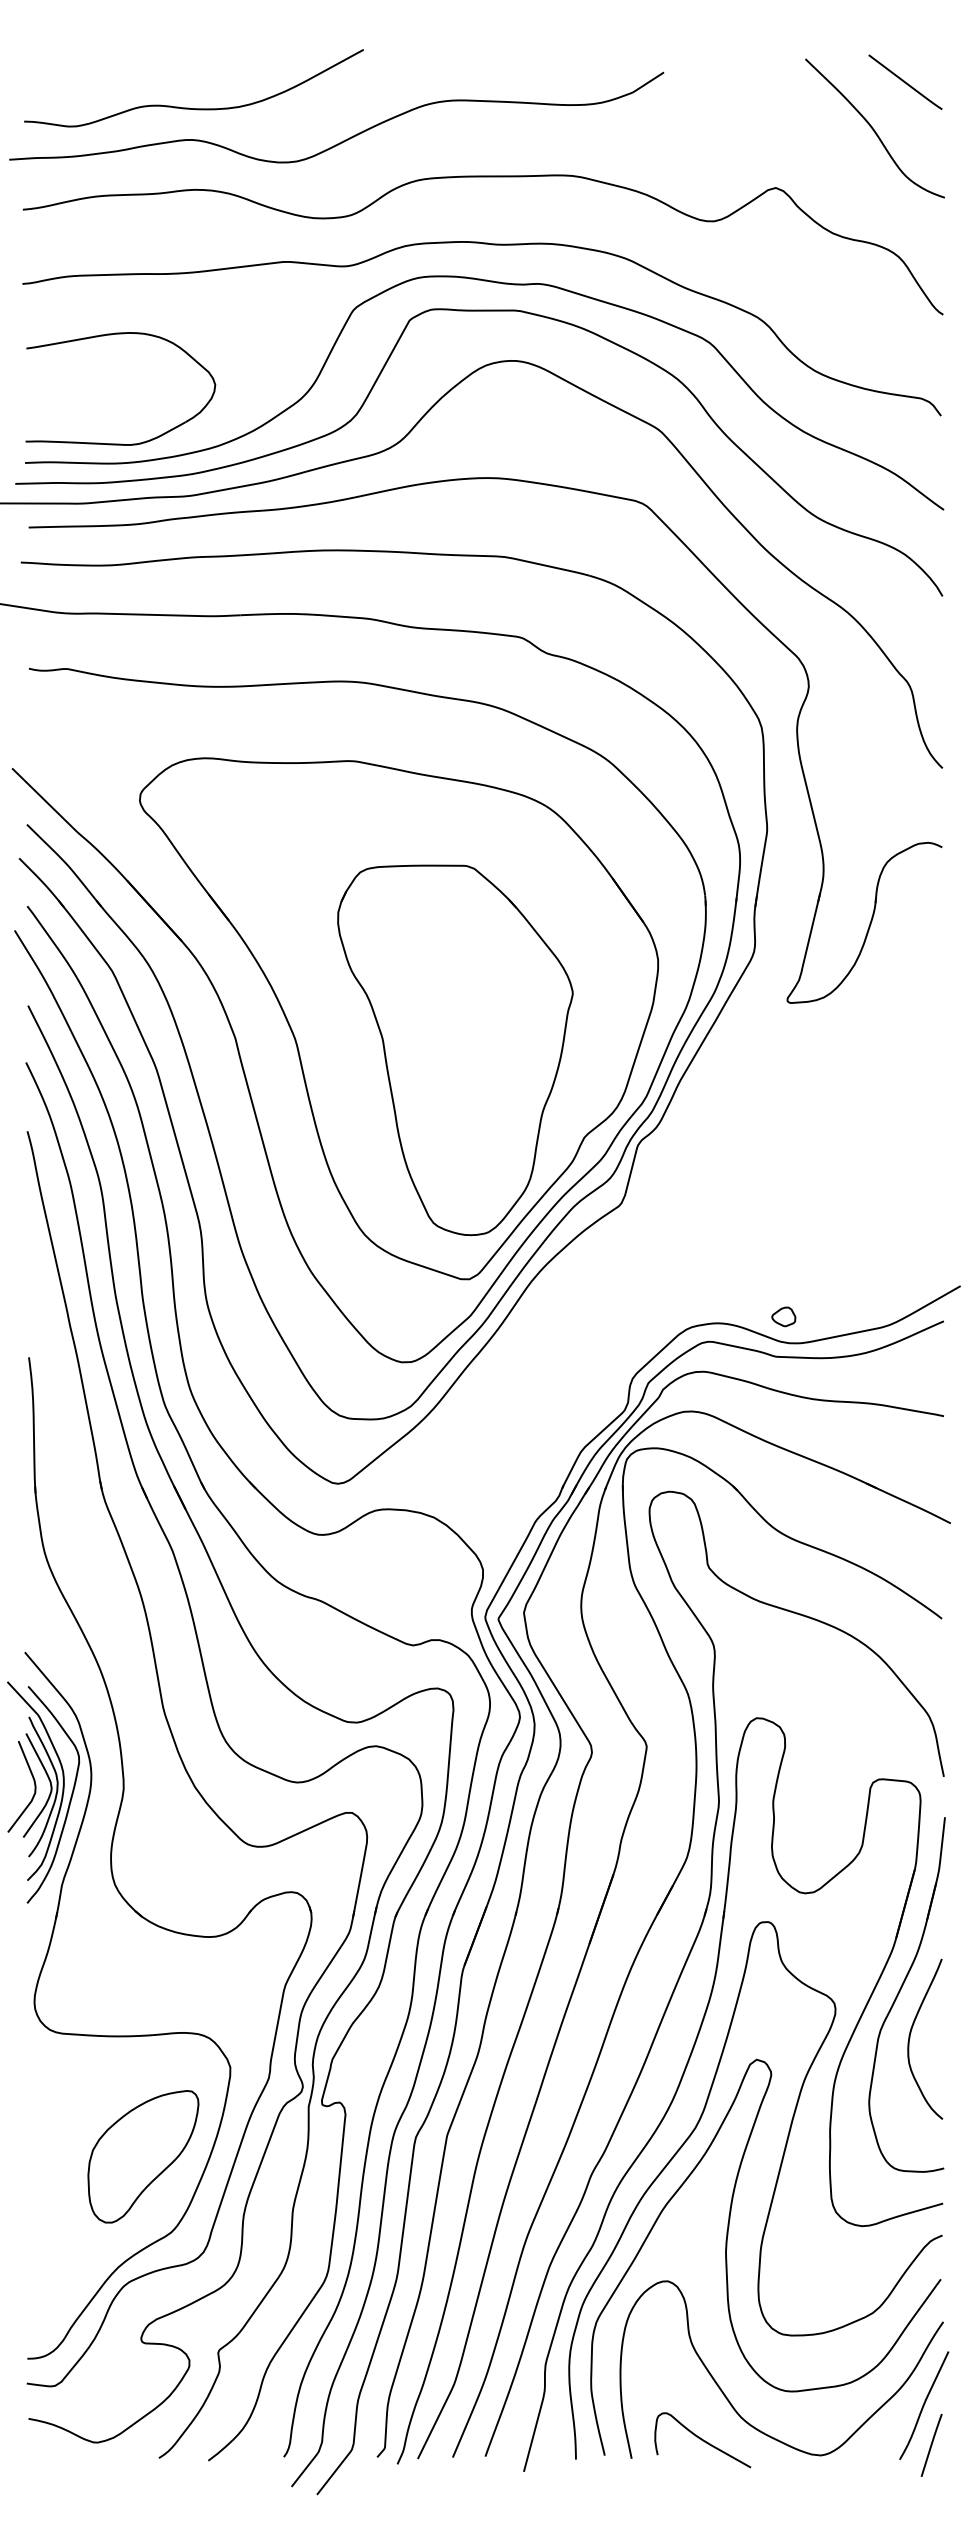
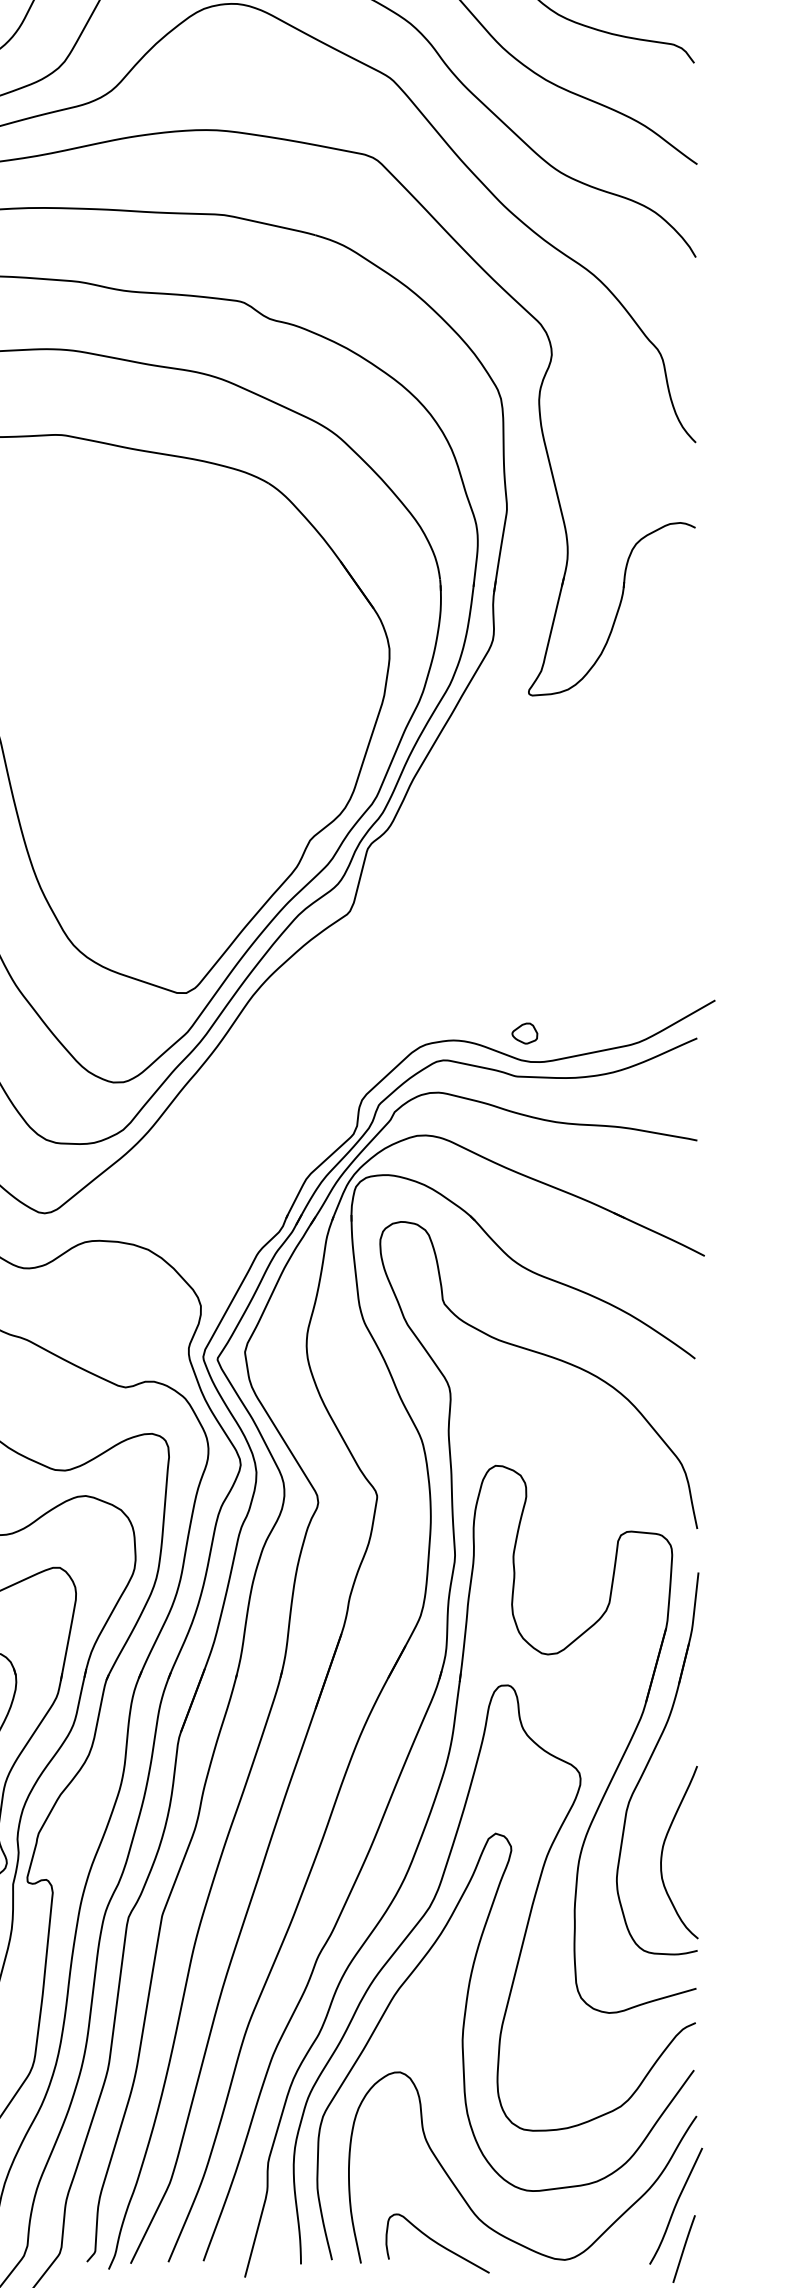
part: (455, 1050) -> (171, 746), removed
curve: (911, 2033) -> (664, 1846), moved

